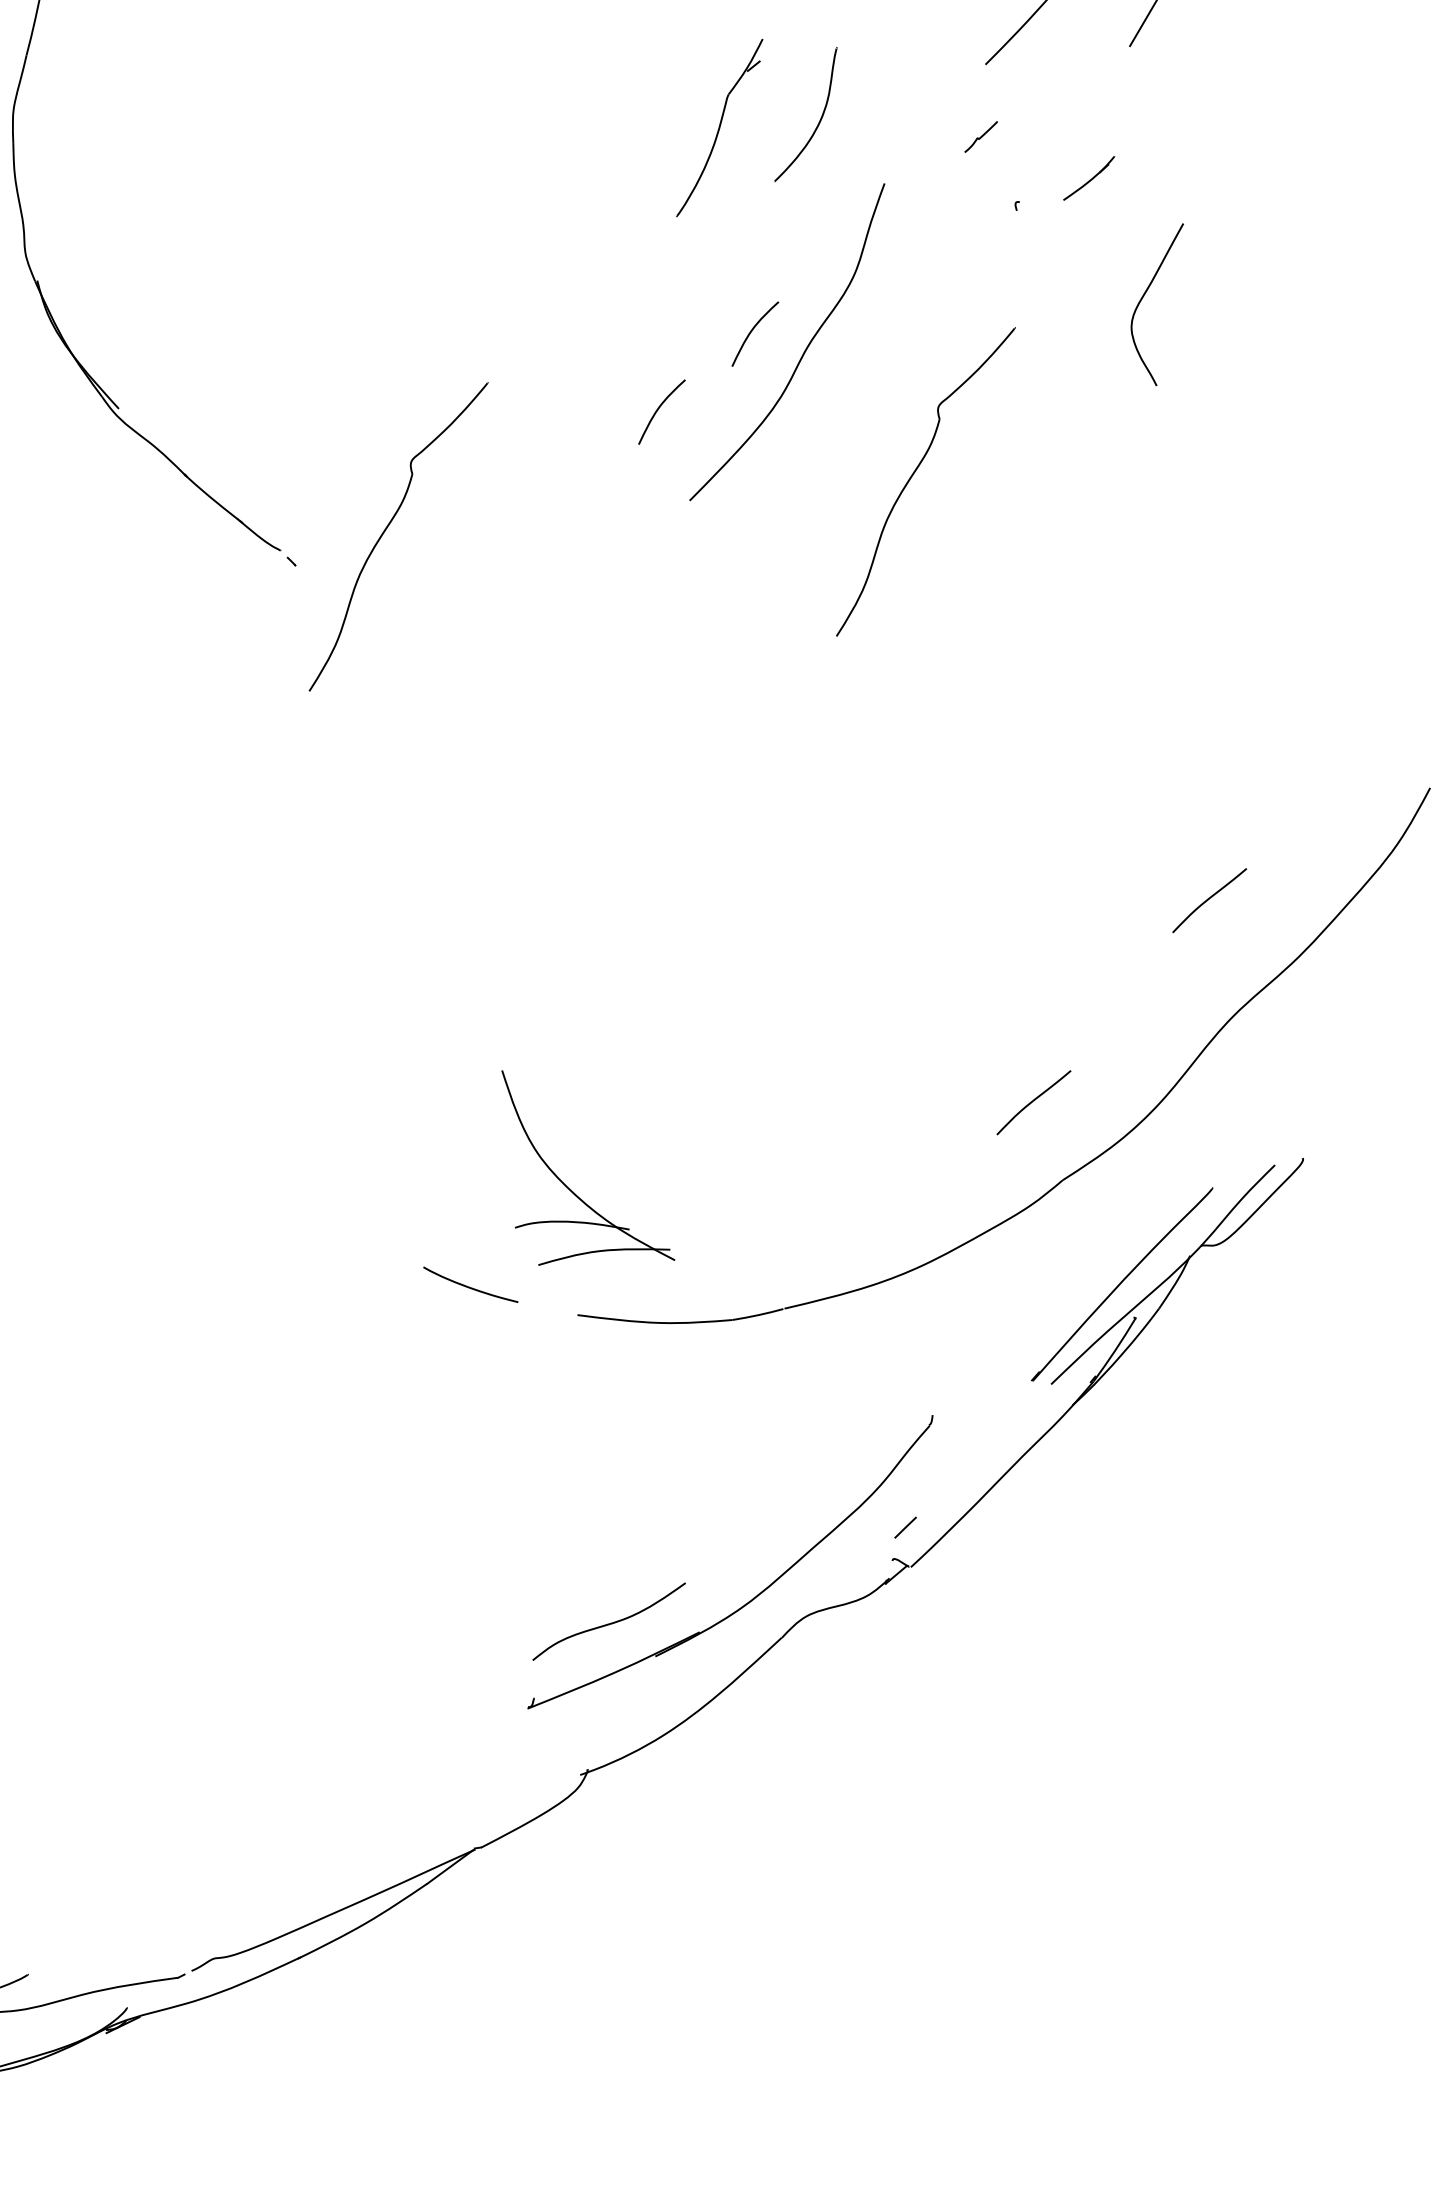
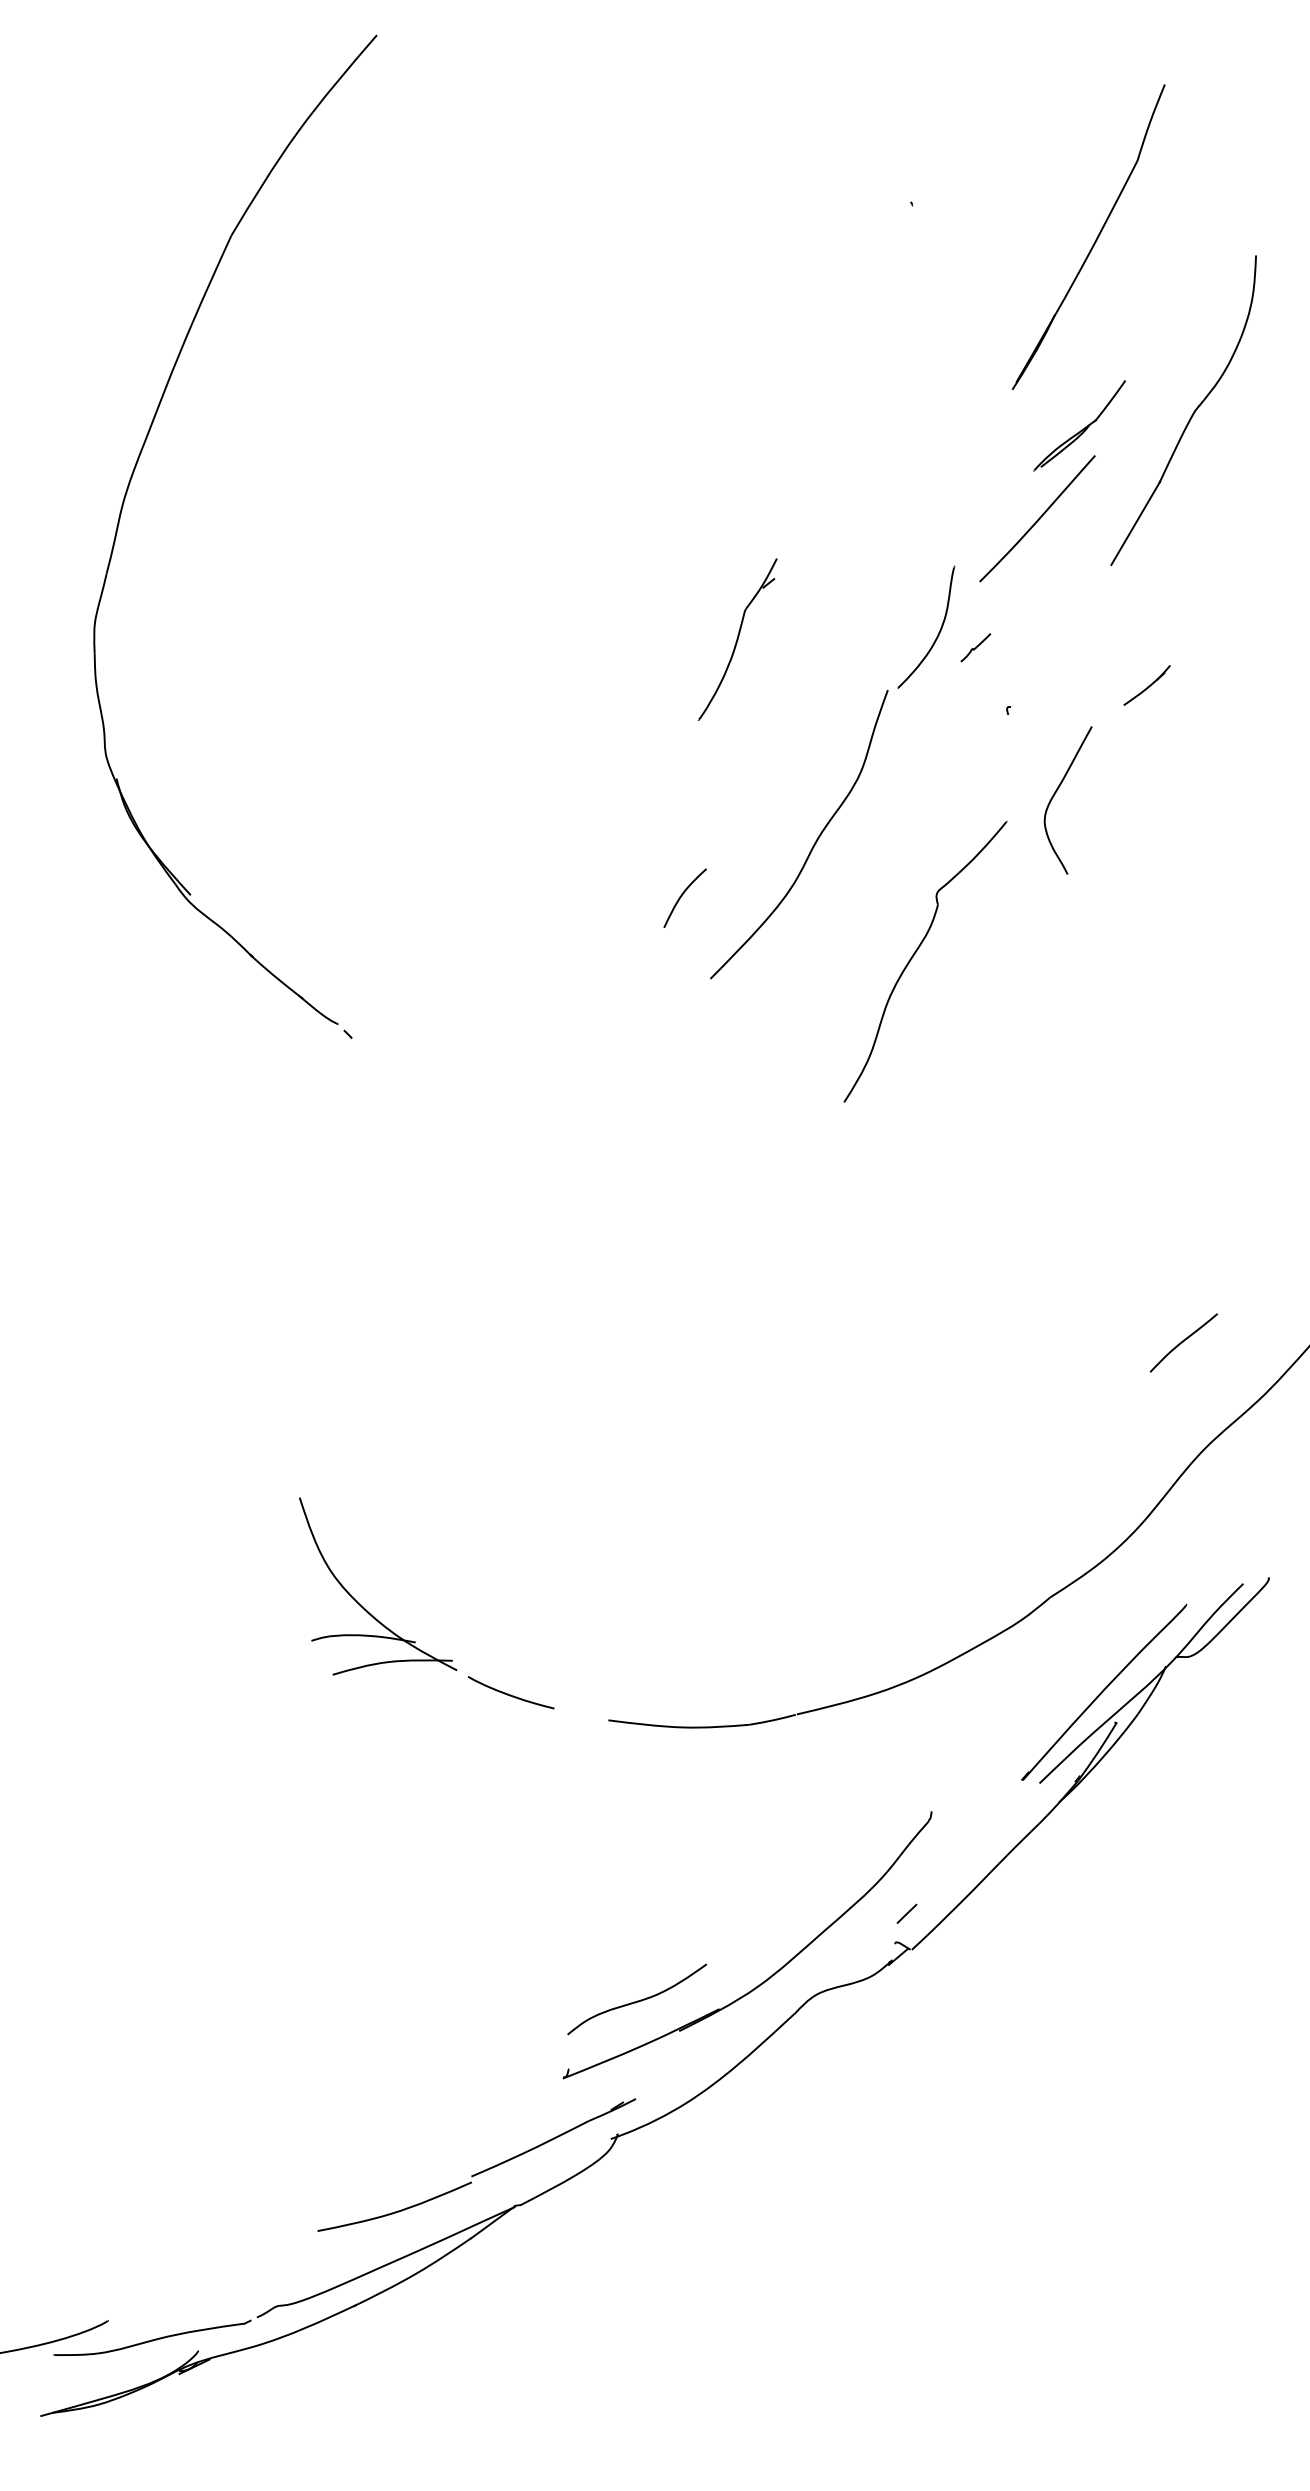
curve: (819, 120) -> (938, 632), moved
part: (1088, 178) -> (1146, 685), moved
curve: (1143, 298) -> (1055, 794), moved
curve: (752, 332) -> (767, 825), removed
part: (387, 528) -> (435, 1004), removed
curve: (1033, 1102) -> (1023, 1526), removed
part: (571, 1188) -> (362, 1605), moved
part: (437, 1810) -> (480, 2171), added

